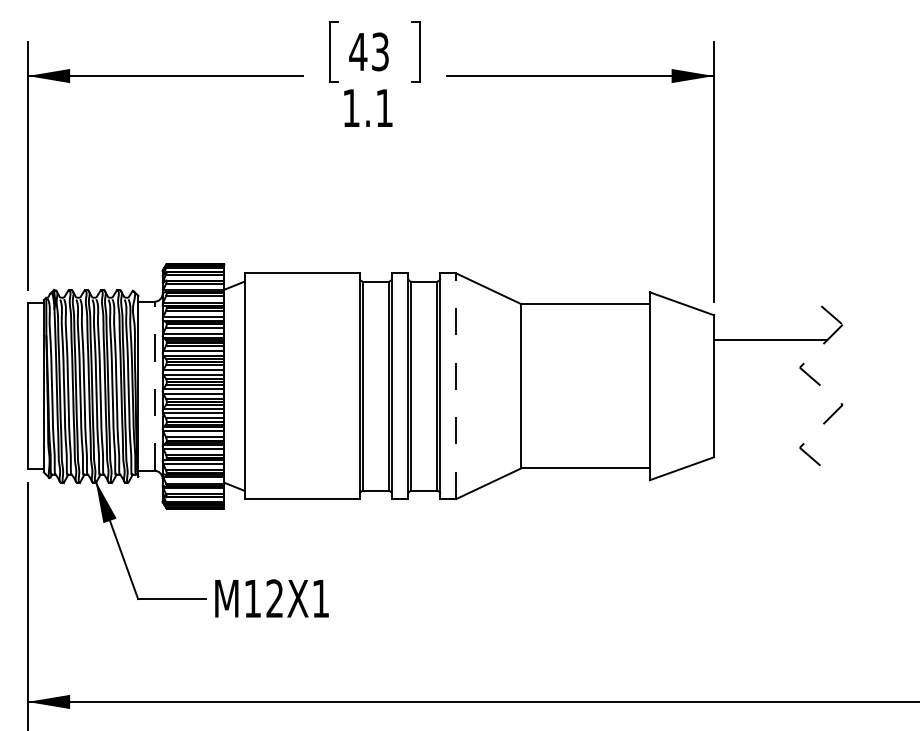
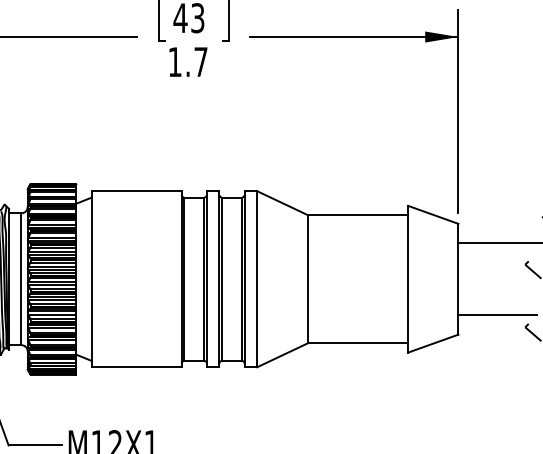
text: (384, 107) -> (201, 61), 1.1 -> 1.7
line: (154, 385) -> (21, 278), dashed -> solid
line: (456, 386) -> (257, 279), dashed -> solid
line: (764, 432) -> (497, 315), added

